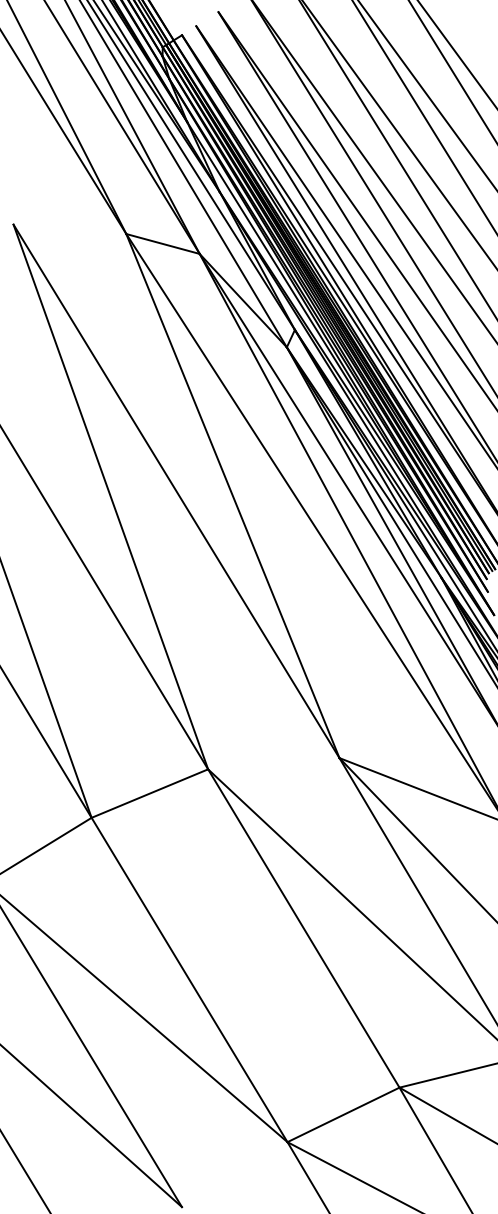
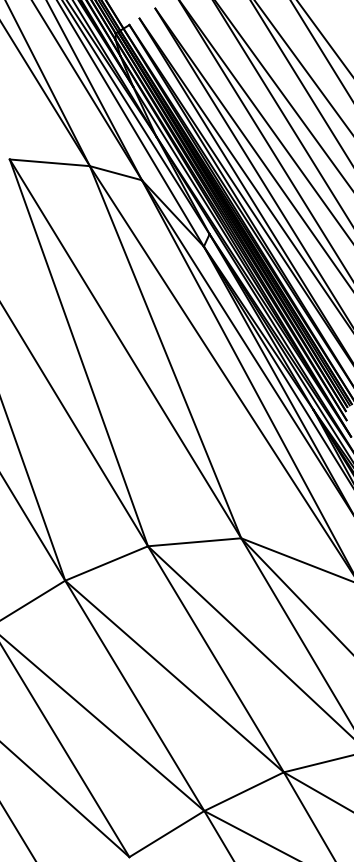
line: (69, 228) -> (49, 162), added
line: (273, 764) -> (194, 542), added
line: (245, 952) -> (174, 676), added
line: (234, 1175) -> (166, 834), added

